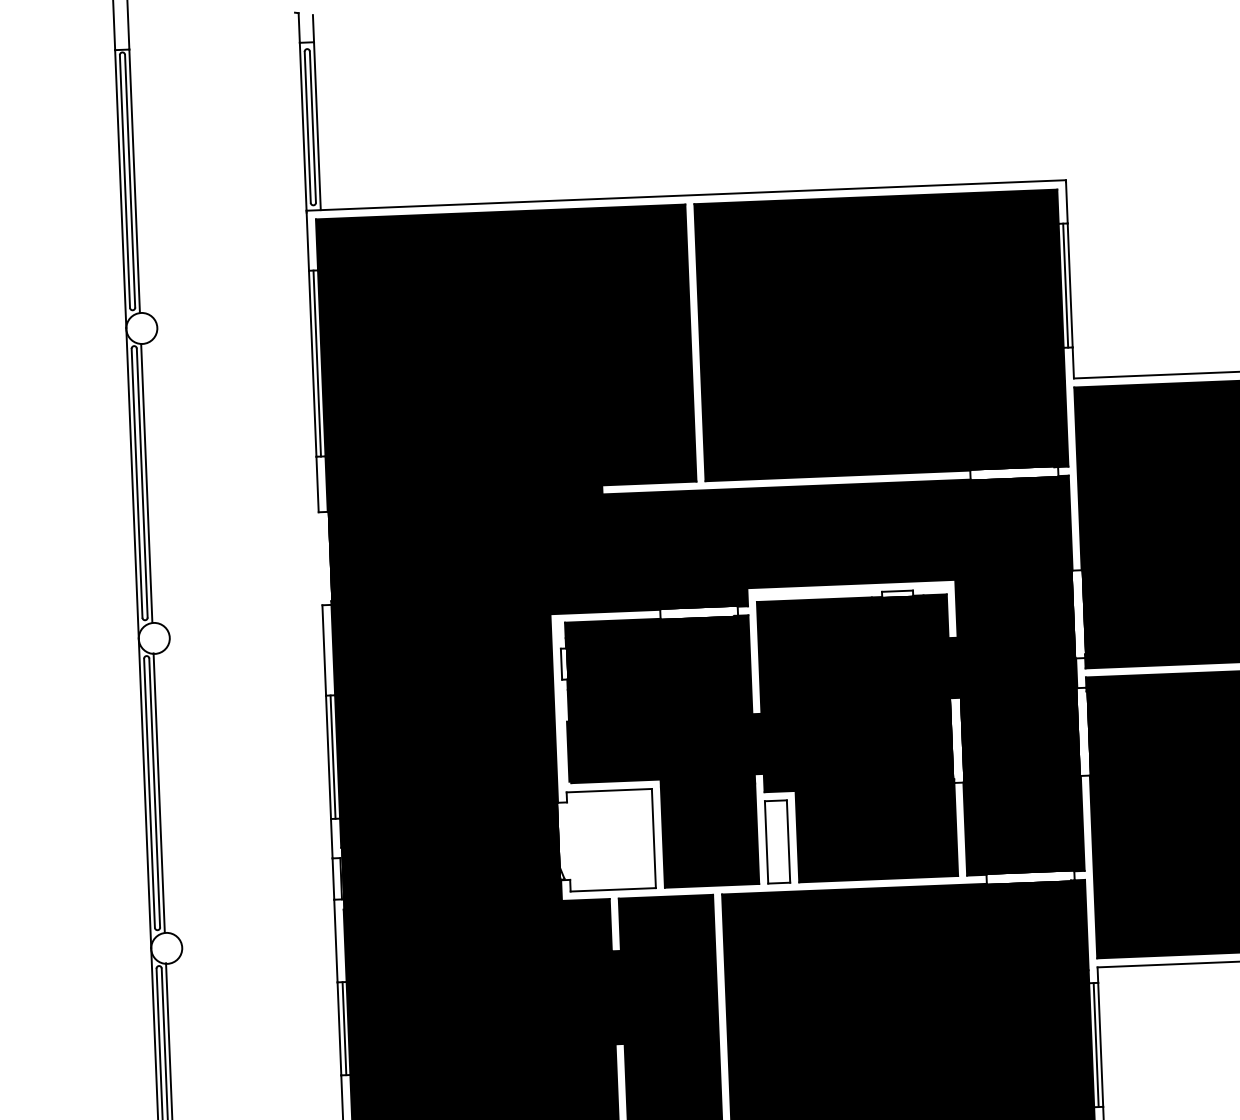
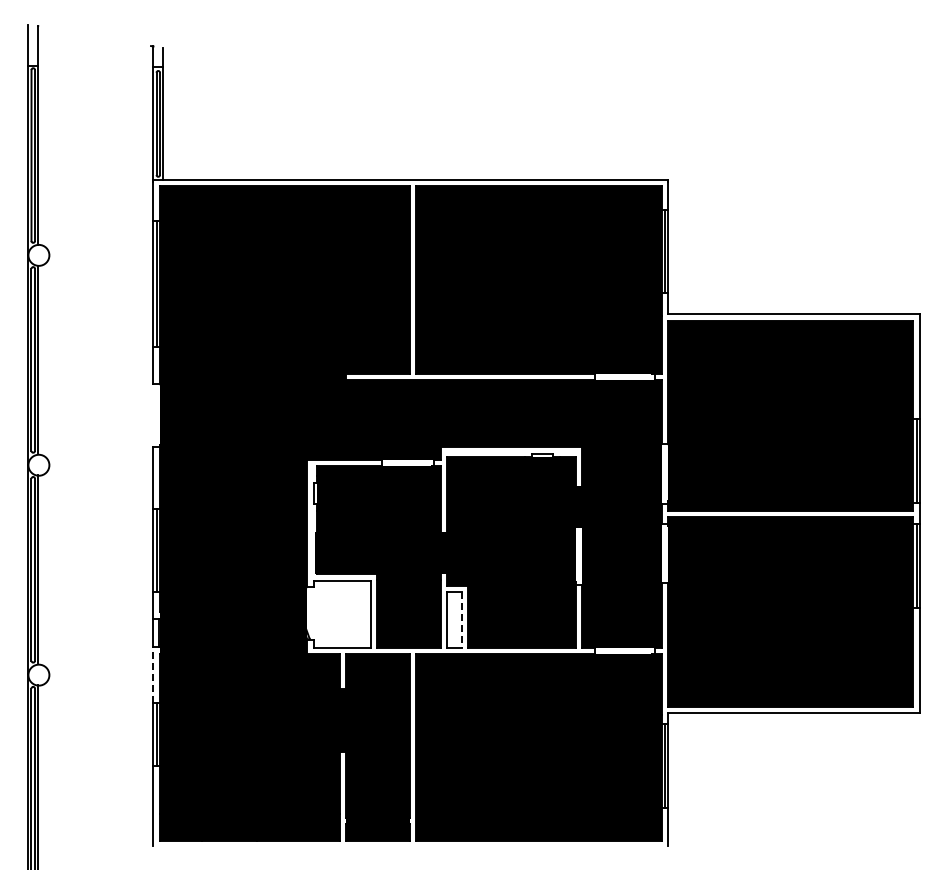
line: (788, 841) -> (462, 619), solid -> dashed
line: (335, 940) -> (153, 674), solid -> dashed

